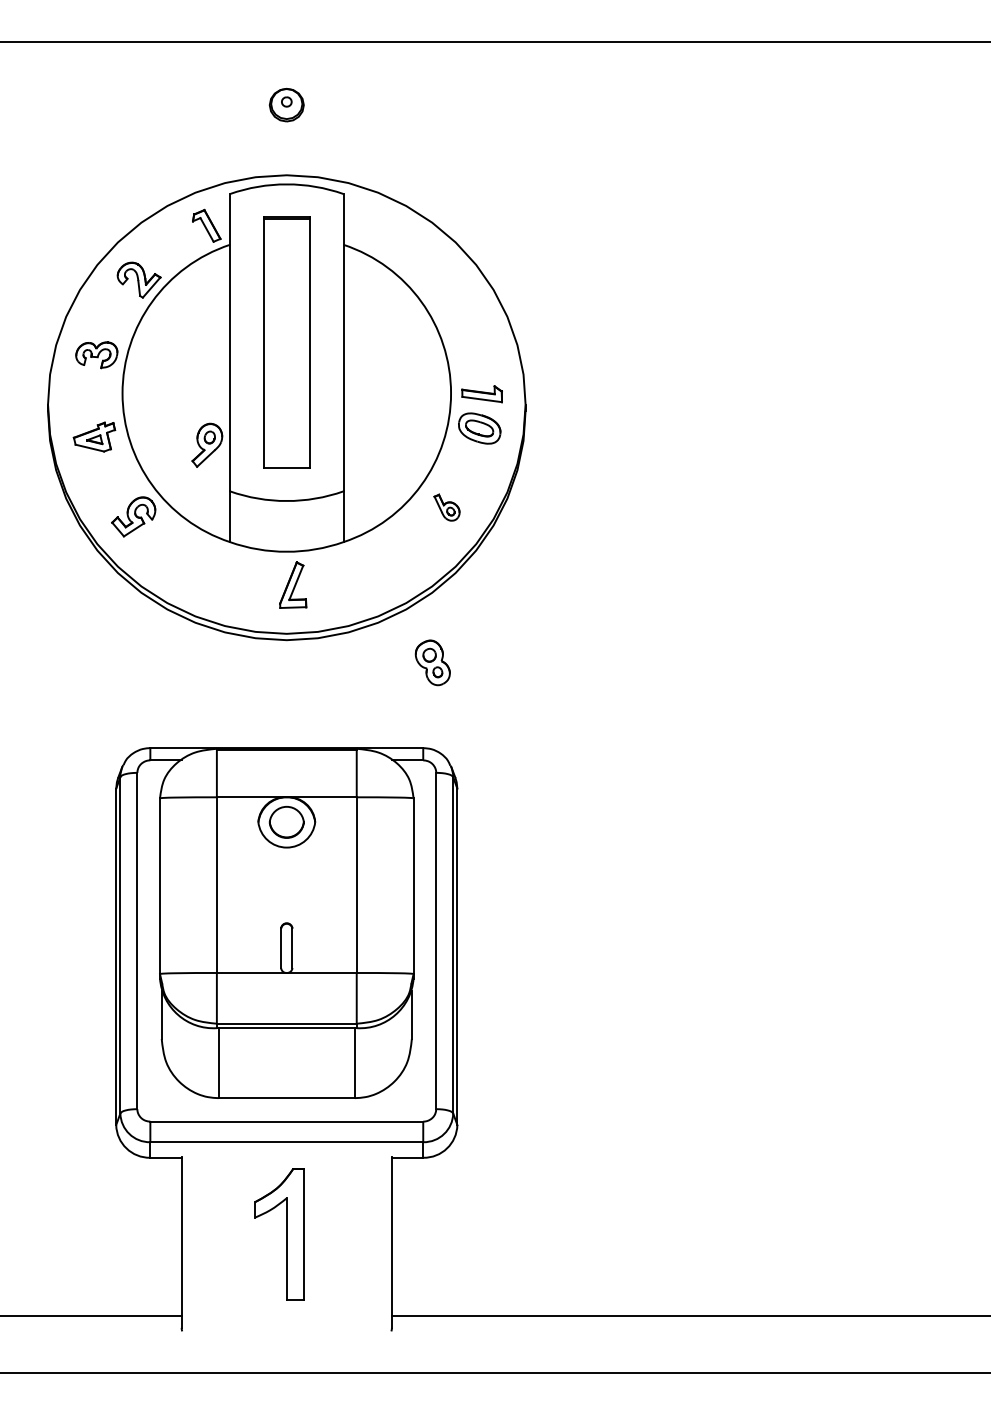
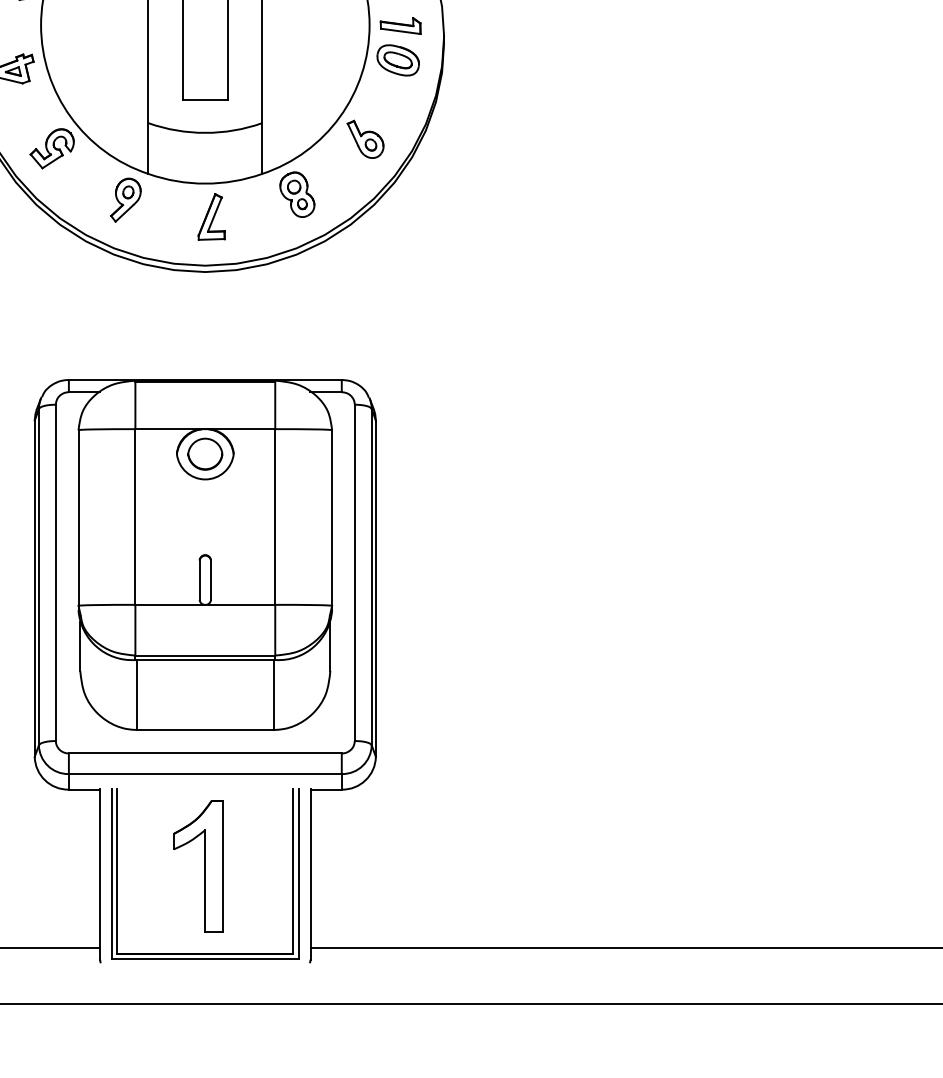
part: (207, 444) -> (126, 199), moved
part: (446, 507) -> (365, 139), size x1.43
part: (432, 662) -> (297, 194), moved
part: (286, 1321) -> (205, 953), added

